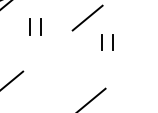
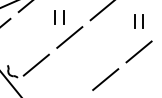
part: (107, 42) -> (138, 21), moved
line: (47, 51) -> (69, 37), added
line: (129, 67) -> (138, 51), added

